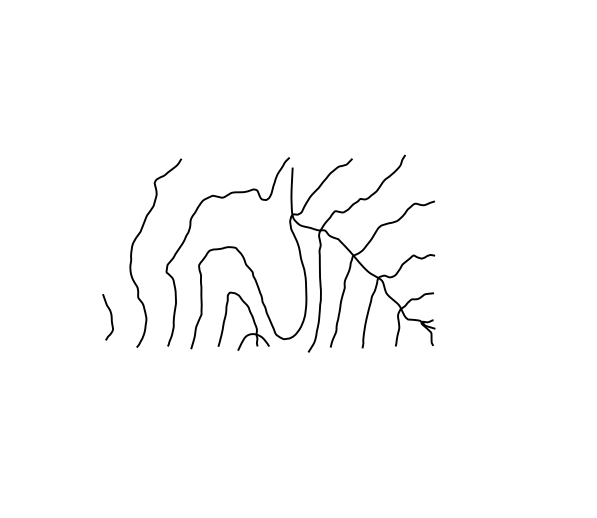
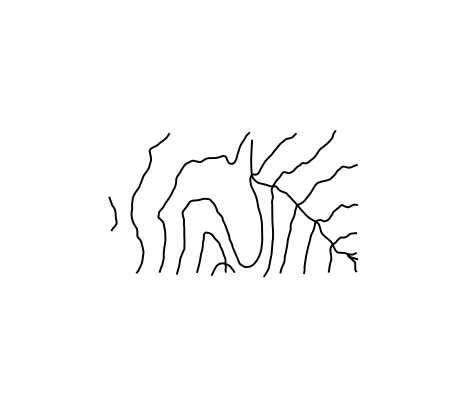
curve: (110, 316) -> (114, 213), moved

